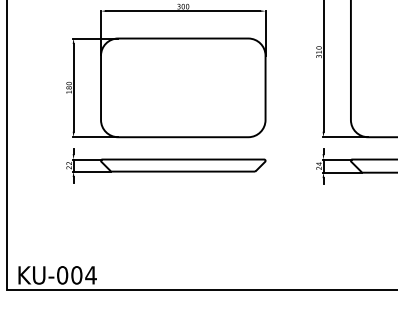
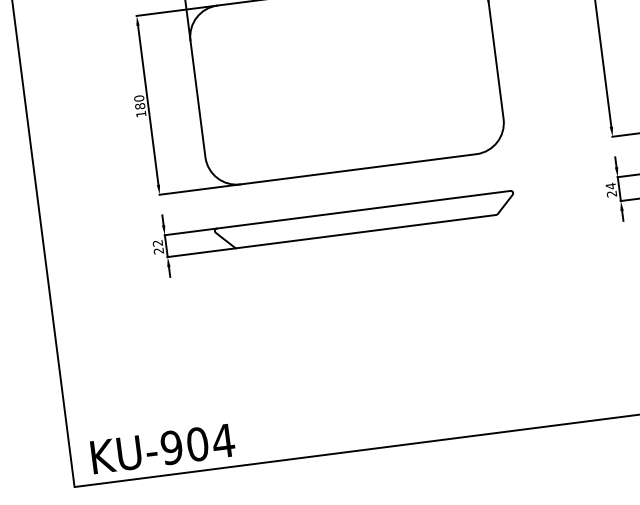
text: (62, 275) -> (171, 447), KU-004 -> KU-904

